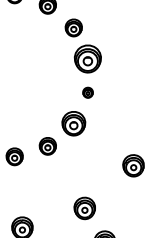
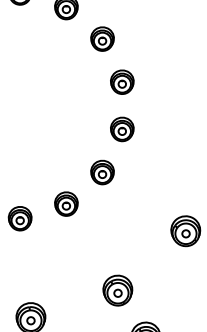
part: (88, 58) -> (122, 81), size x0.62
part: (88, 92) -> (122, 129), size x1.67
part: (73, 123) -> (102, 172), size x0.71

